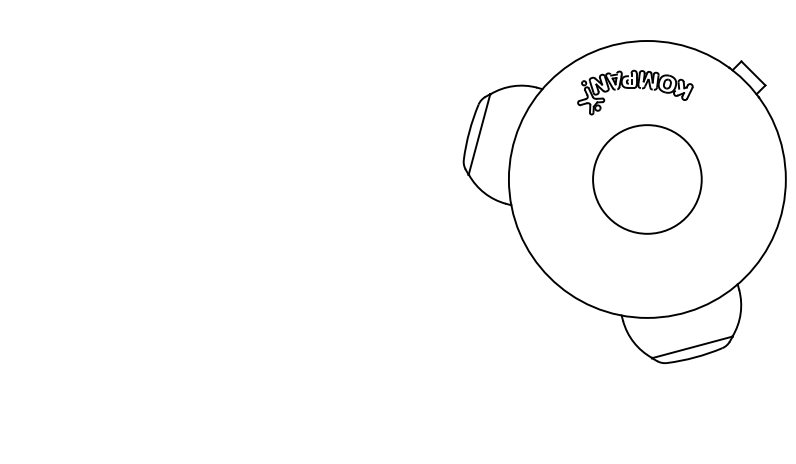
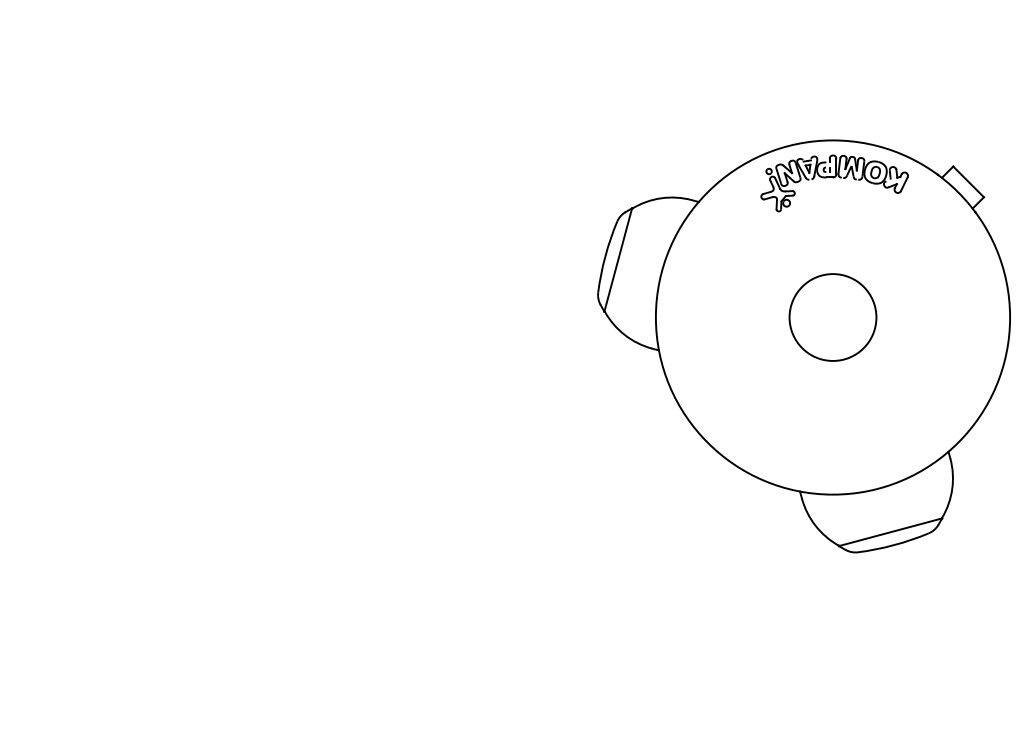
part: (635, 92) -> (834, 183), moved
circle: (647, 179) -> (832, 317), size x0.62

